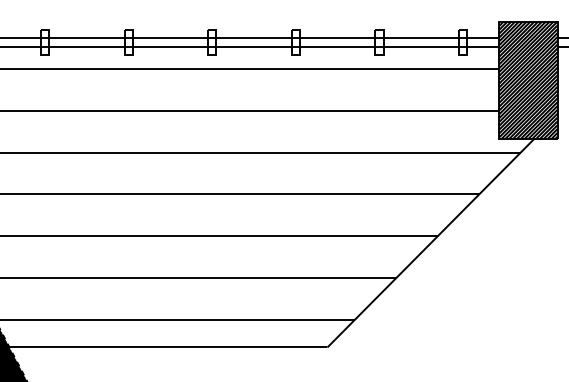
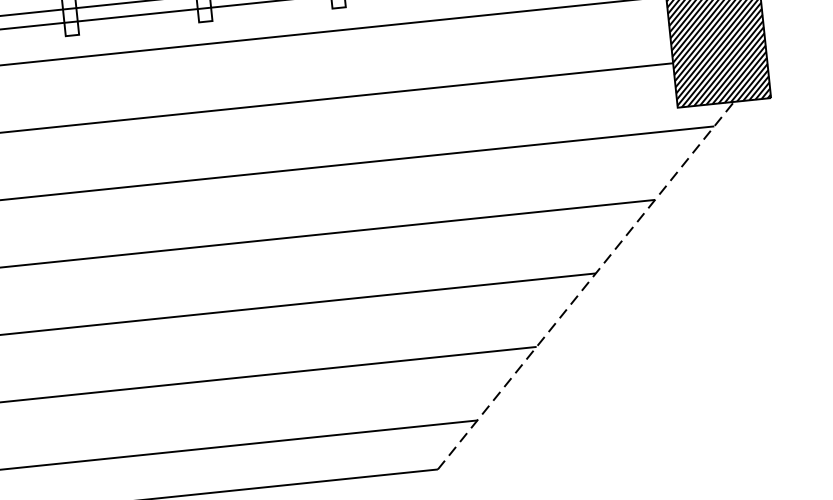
line: (431, 242) -> (586, 284), solid -> dashed

